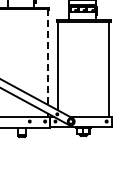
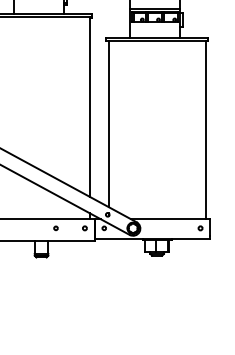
line: (47, 56) -> (89, 106), dashed -> solid

